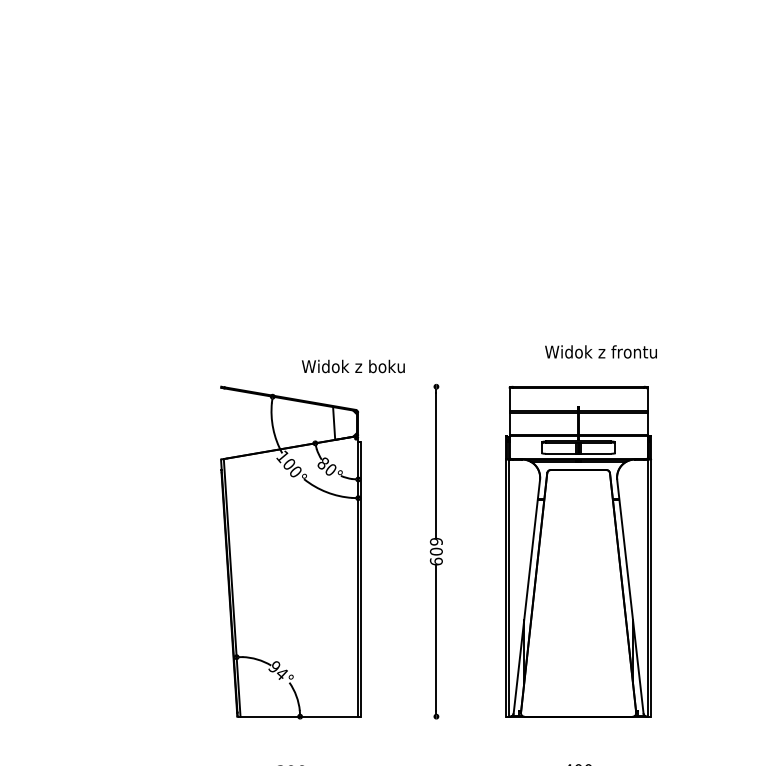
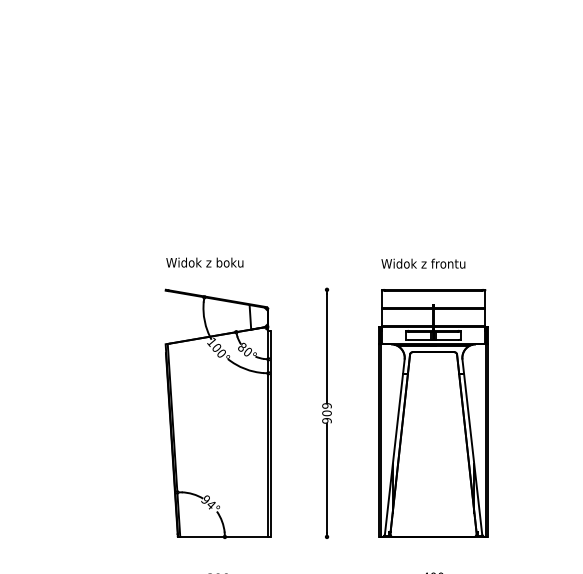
text: (600, 351) -> (422, 263), moved
text: (353, 366) -> (204, 262), moved
text: (435, 561) -> (326, 420), 609 -> 909

